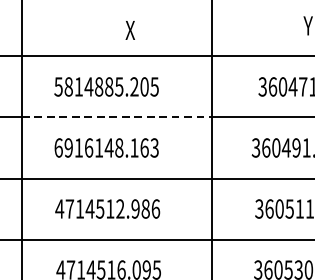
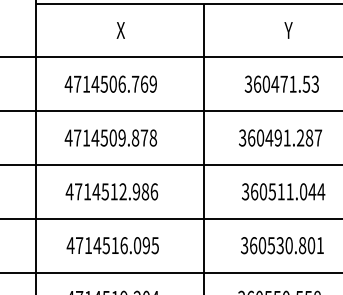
text: (129, 30) -> (120, 30), moved
text: (106, 86) -> (110, 83), 5814885.205 -> 4714506.769
line: (117, 117) -> (120, 111), dashed -> solid
text: (106, 147) -> (110, 137), 6916148.163 -> 4714509.878

